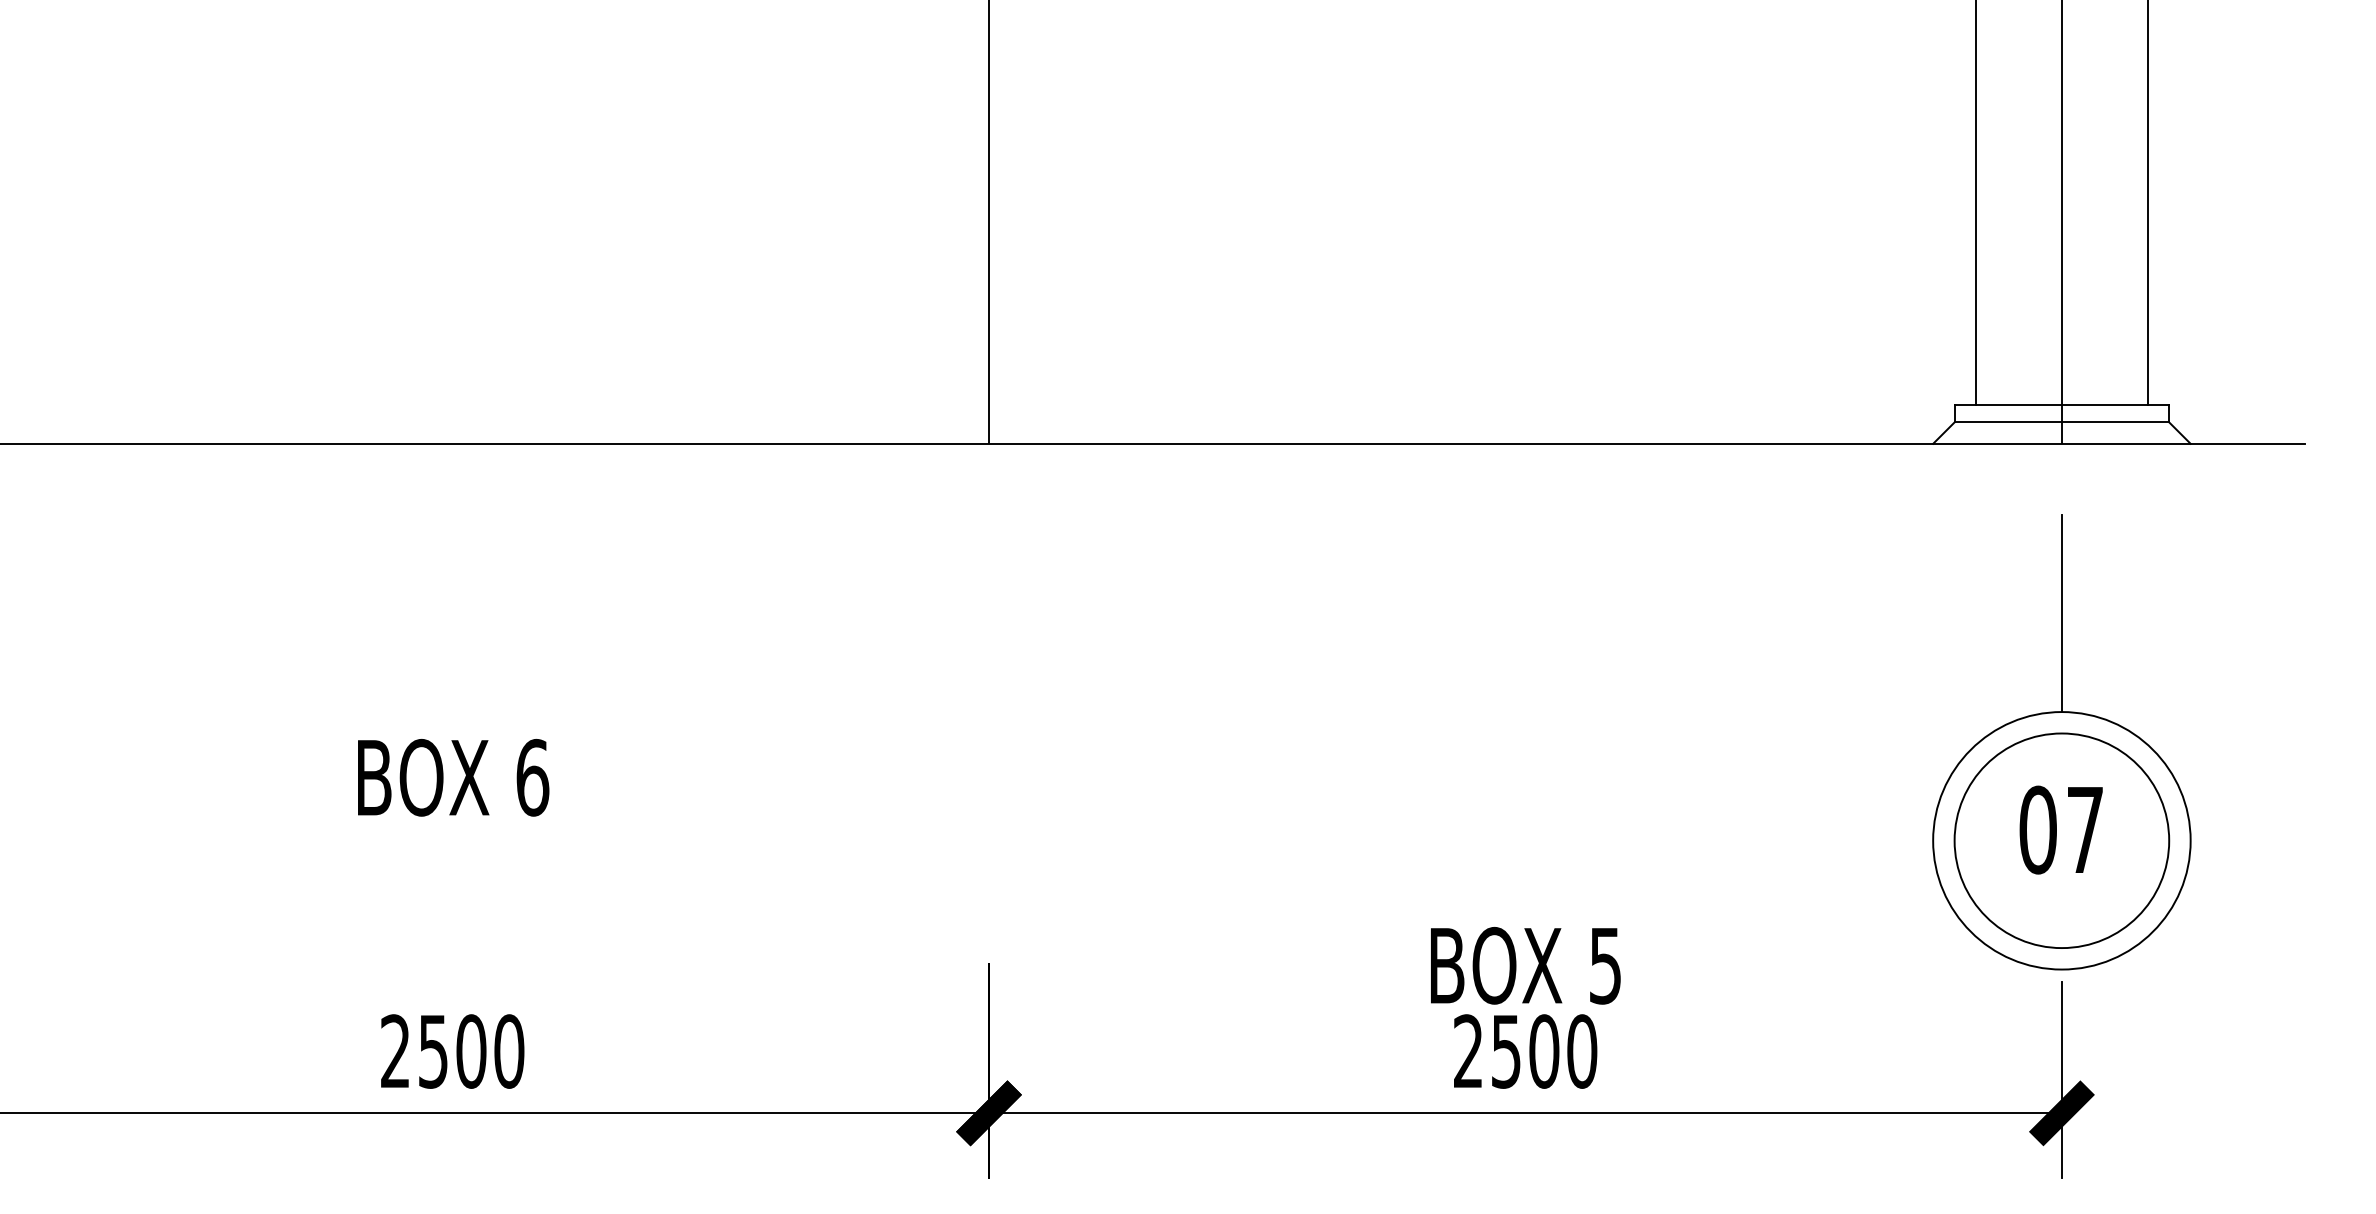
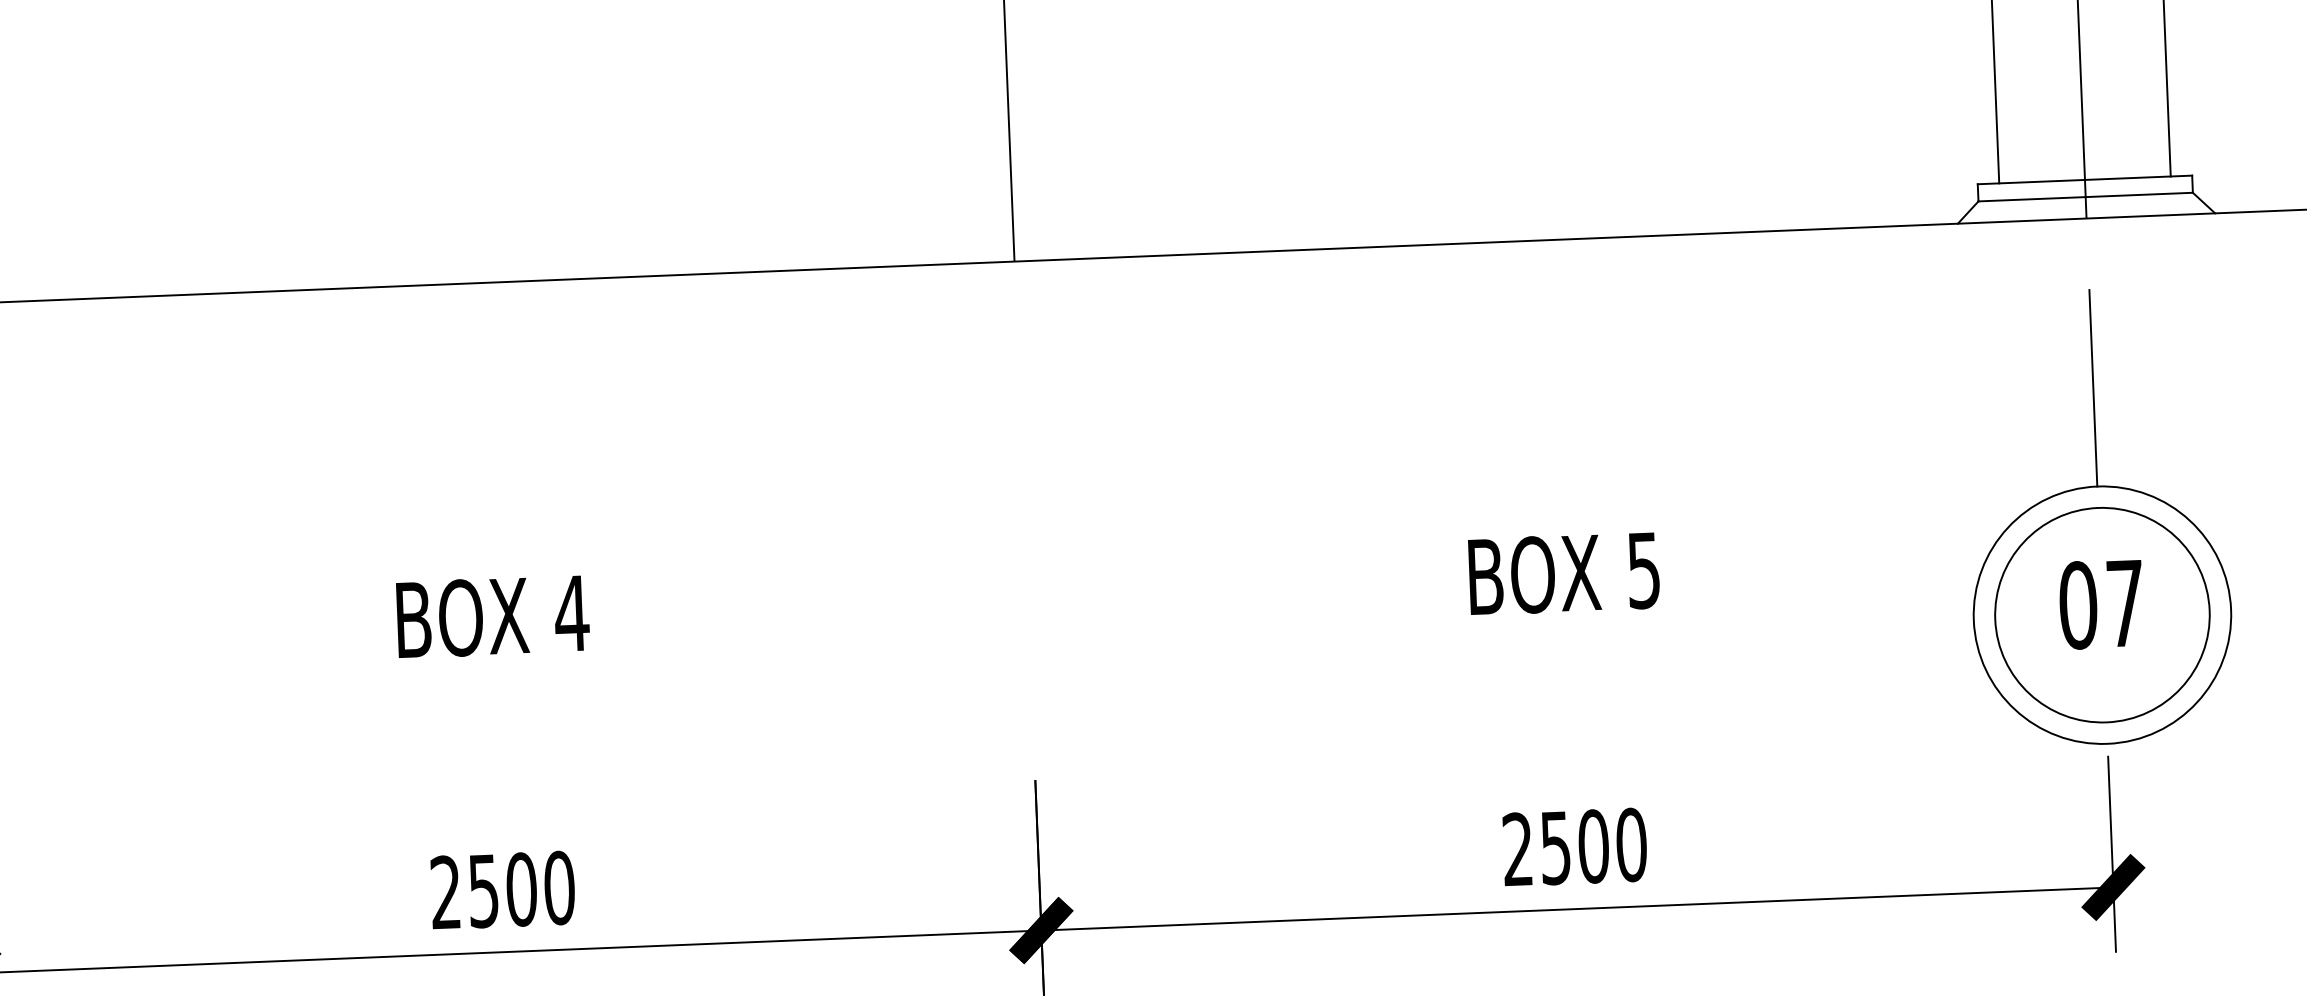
text: (532, 777) -> (571, 613), 6 -> 4
text: (1525, 965) -> (1563, 573), moved

